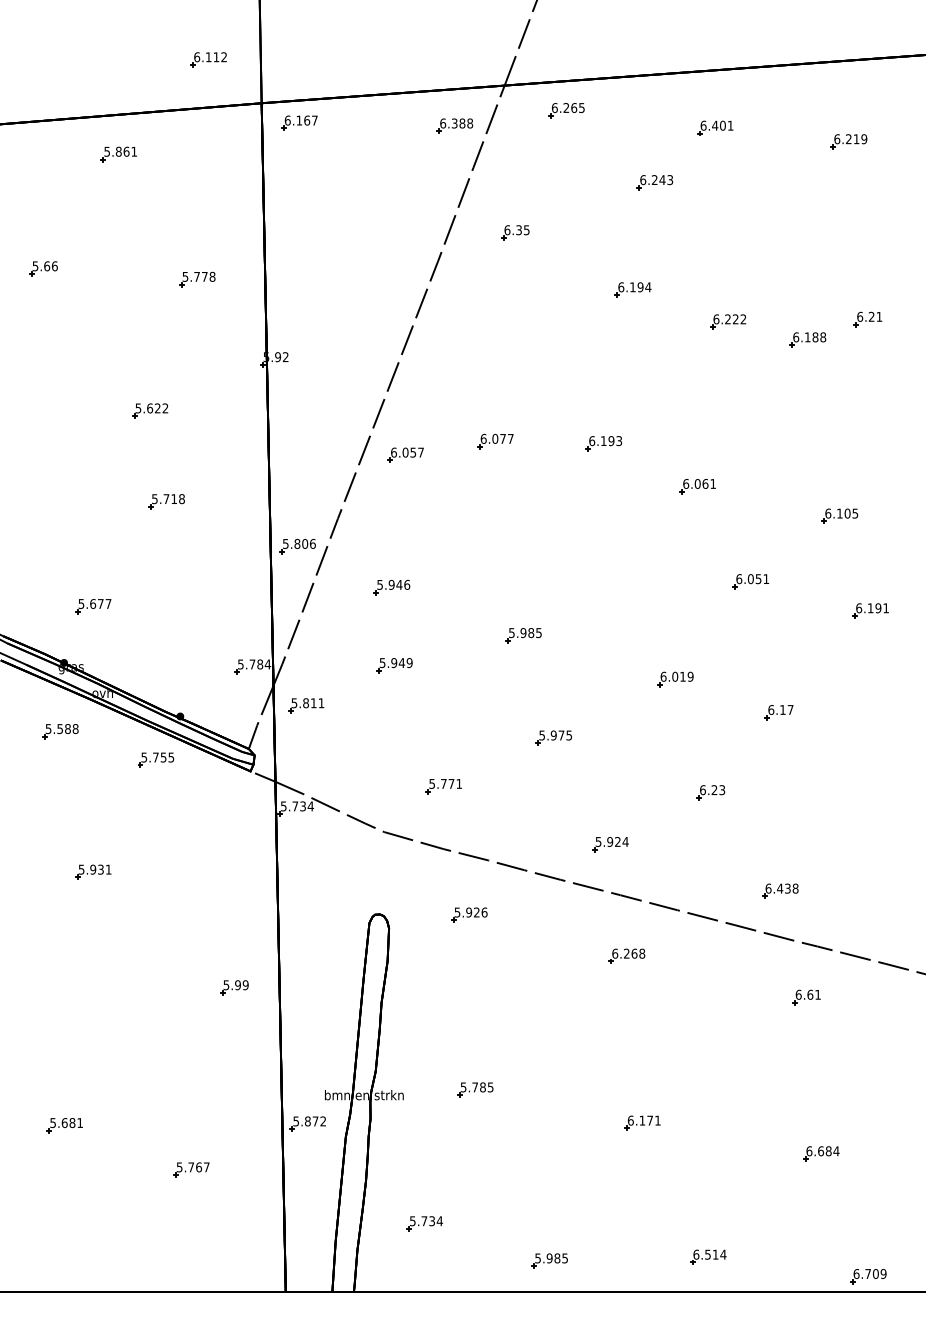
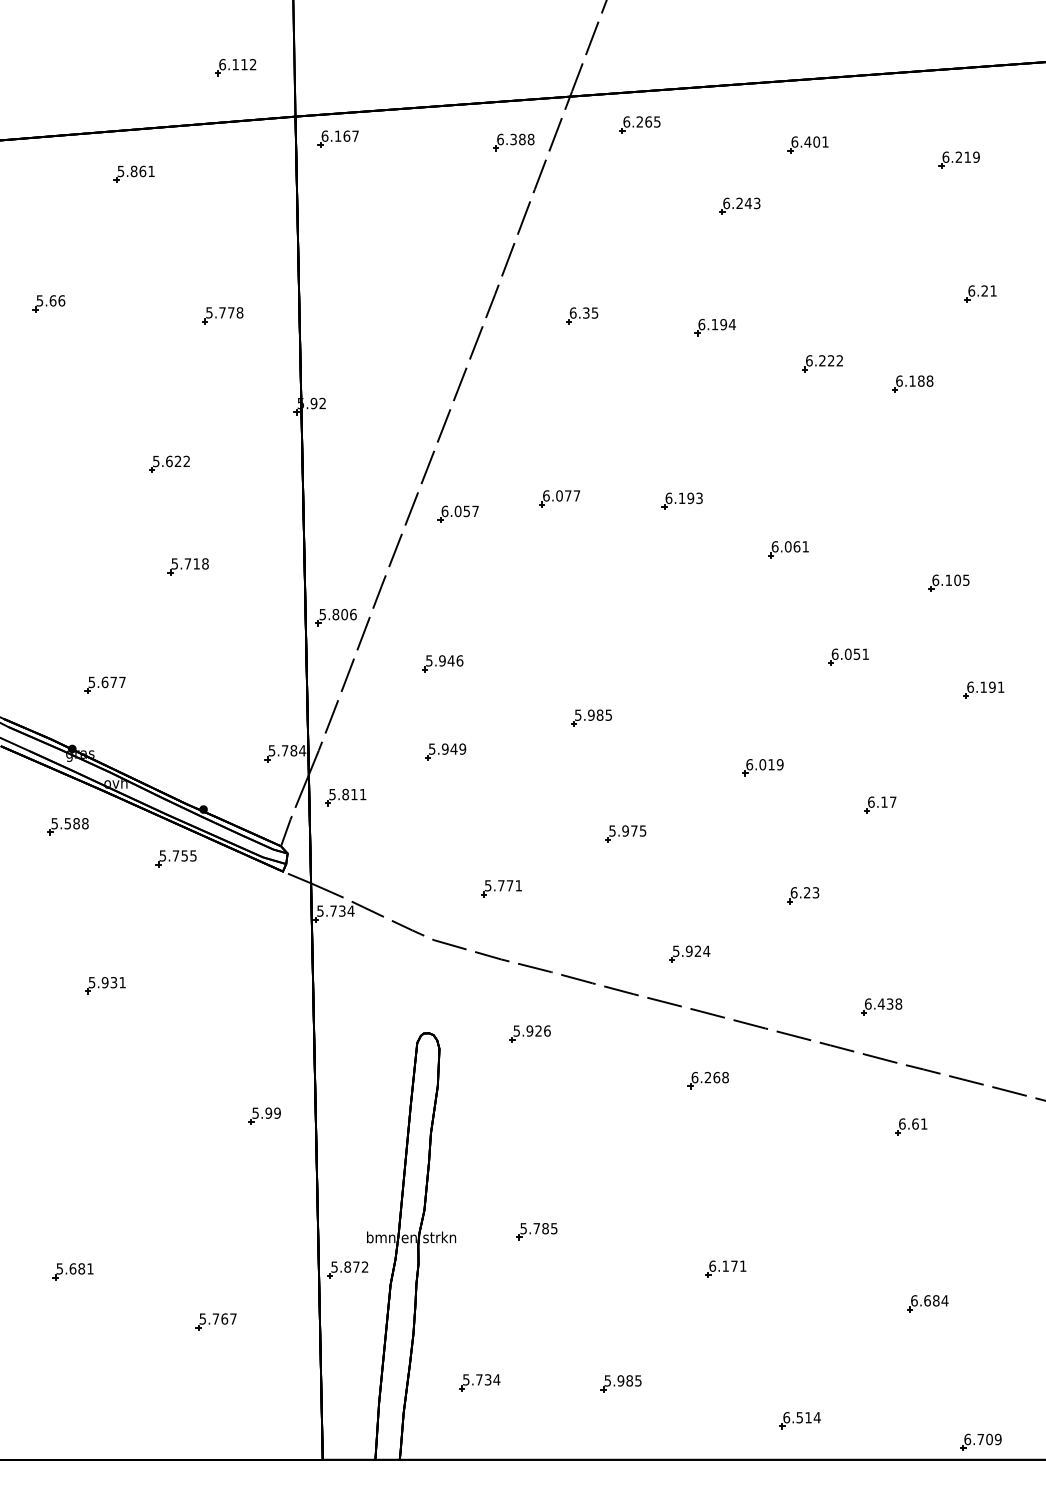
part: (515, 232) -> (582, 315), moved
part: (867, 319) -> (980, 293), moved
part: (549, 1260) -> (620, 1383), moved

